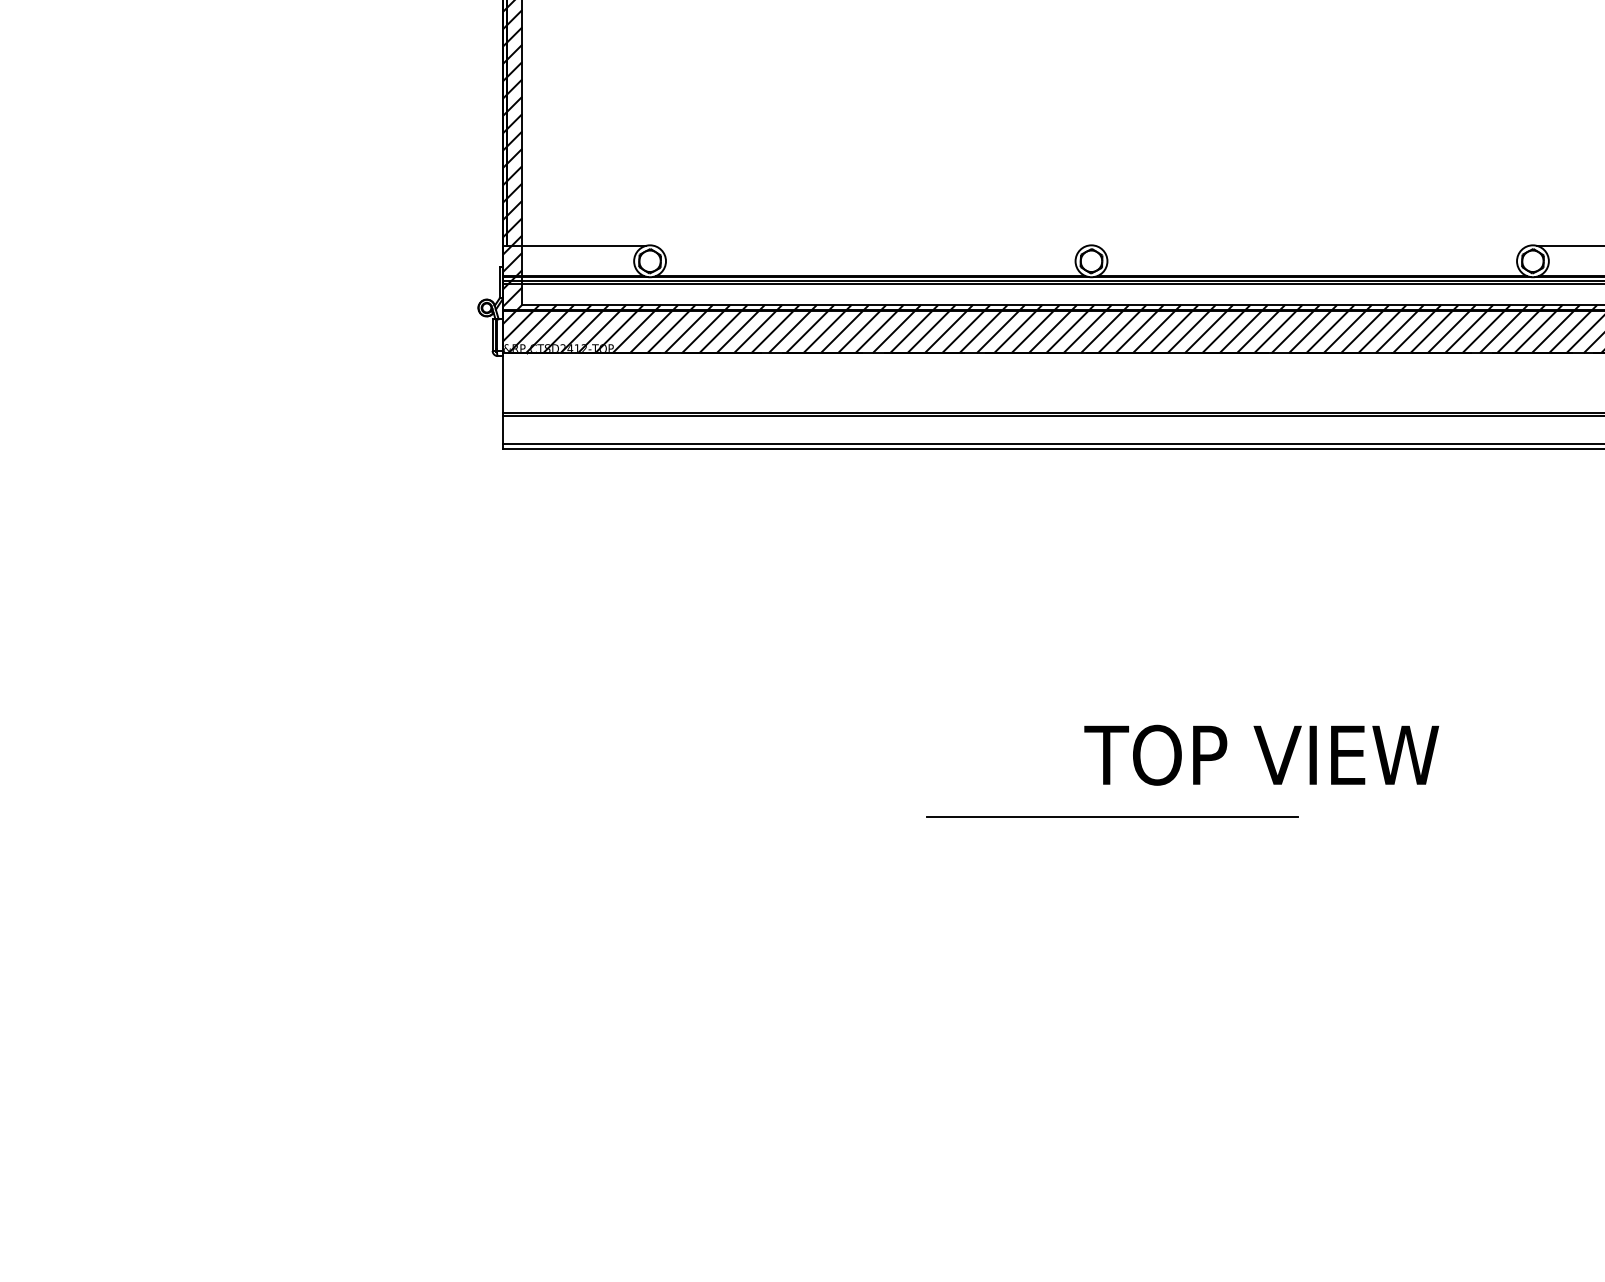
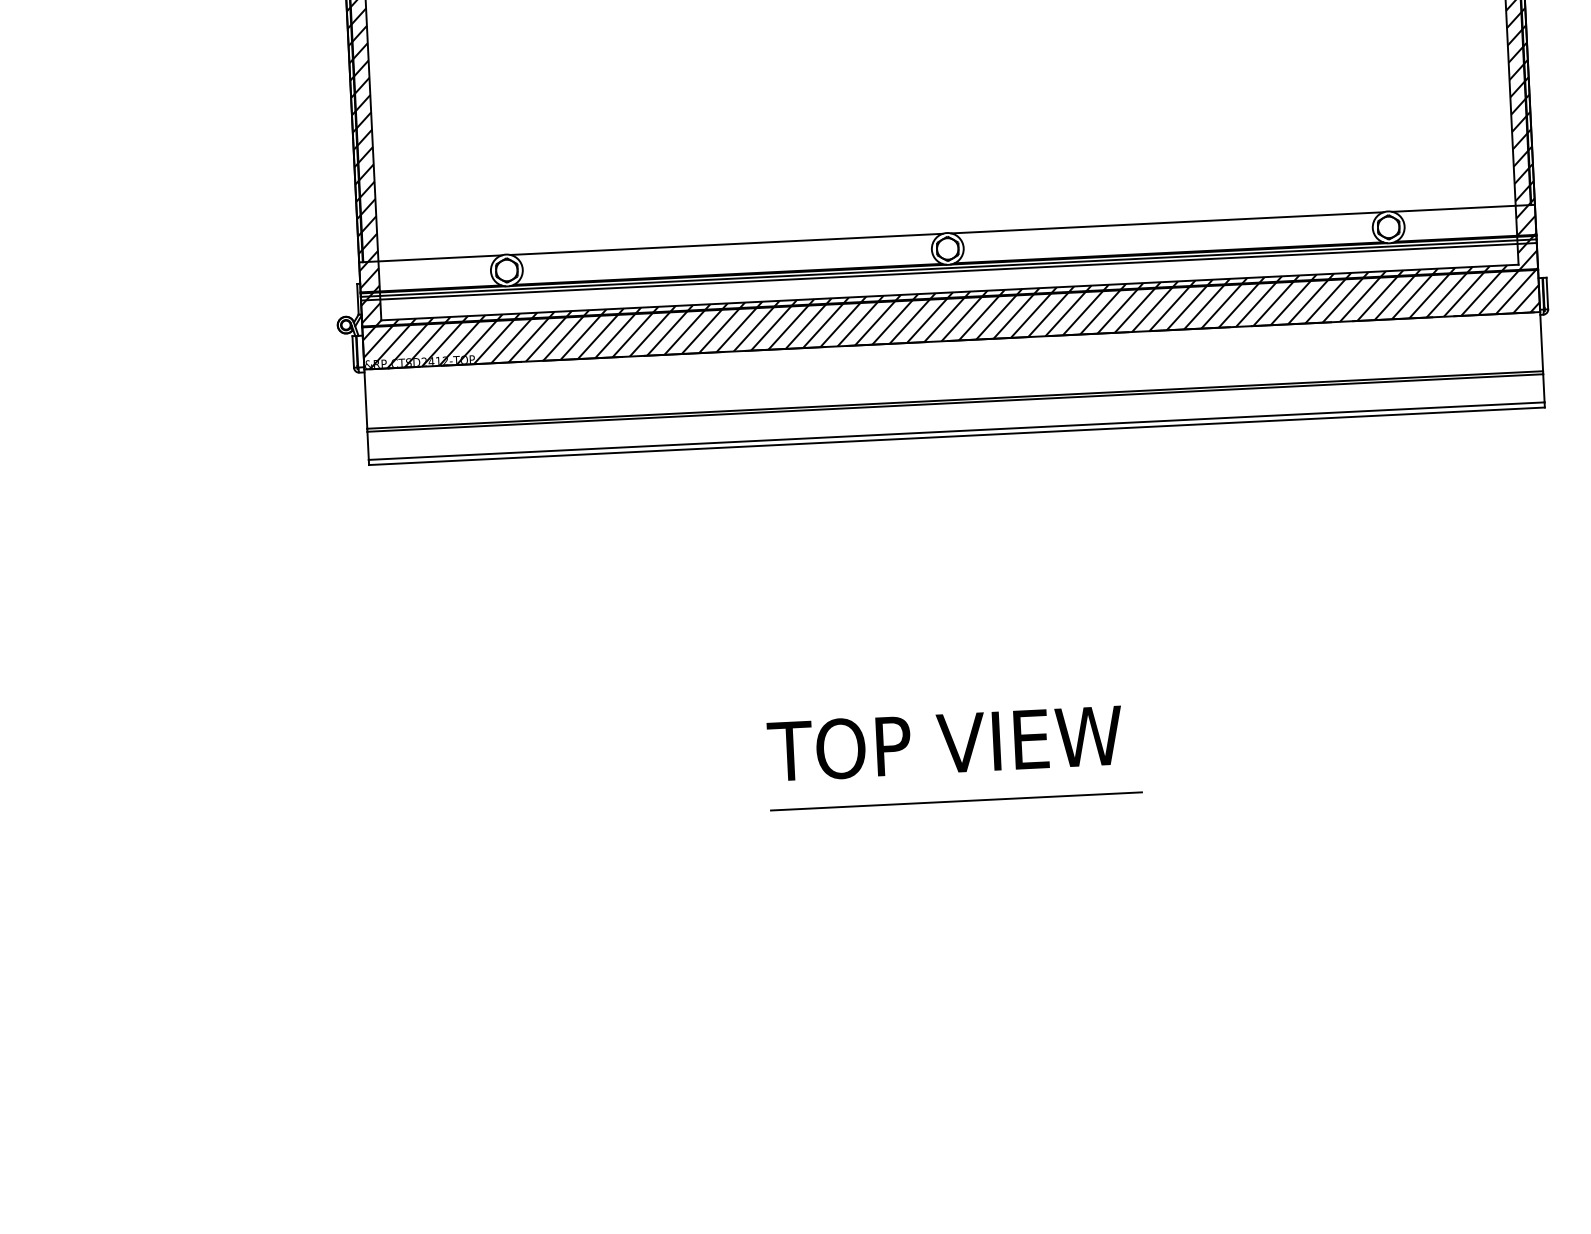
line: (870, 245) -> (726, 243), added
line: (1311, 245) -> (1166, 222), added
text: (1261, 754) -> (944, 742), moved
line: (1112, 816) -> (956, 801), moved

